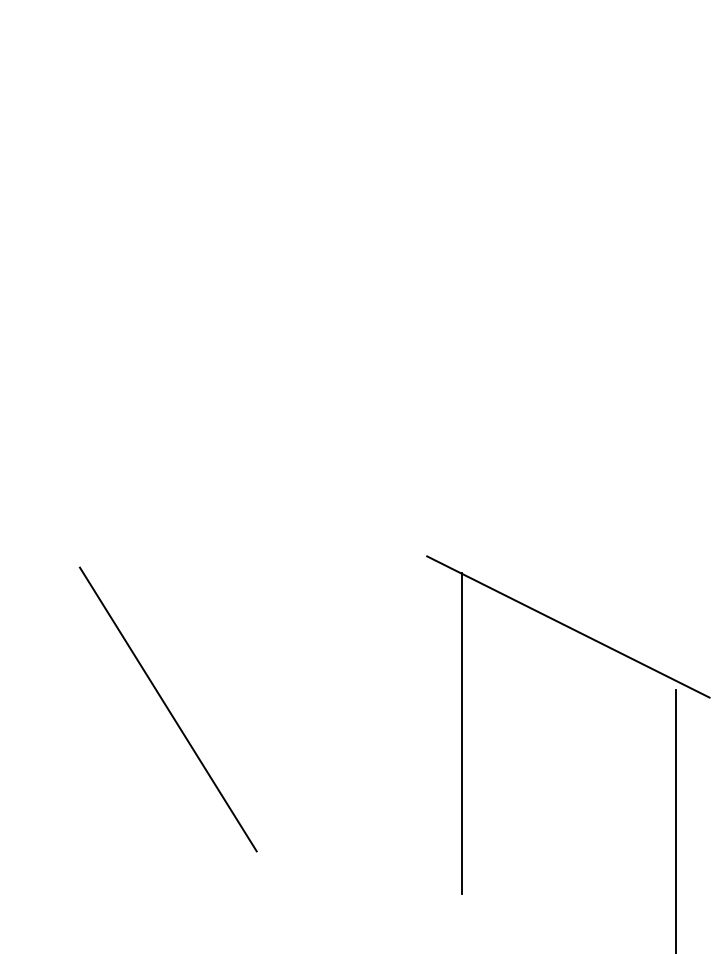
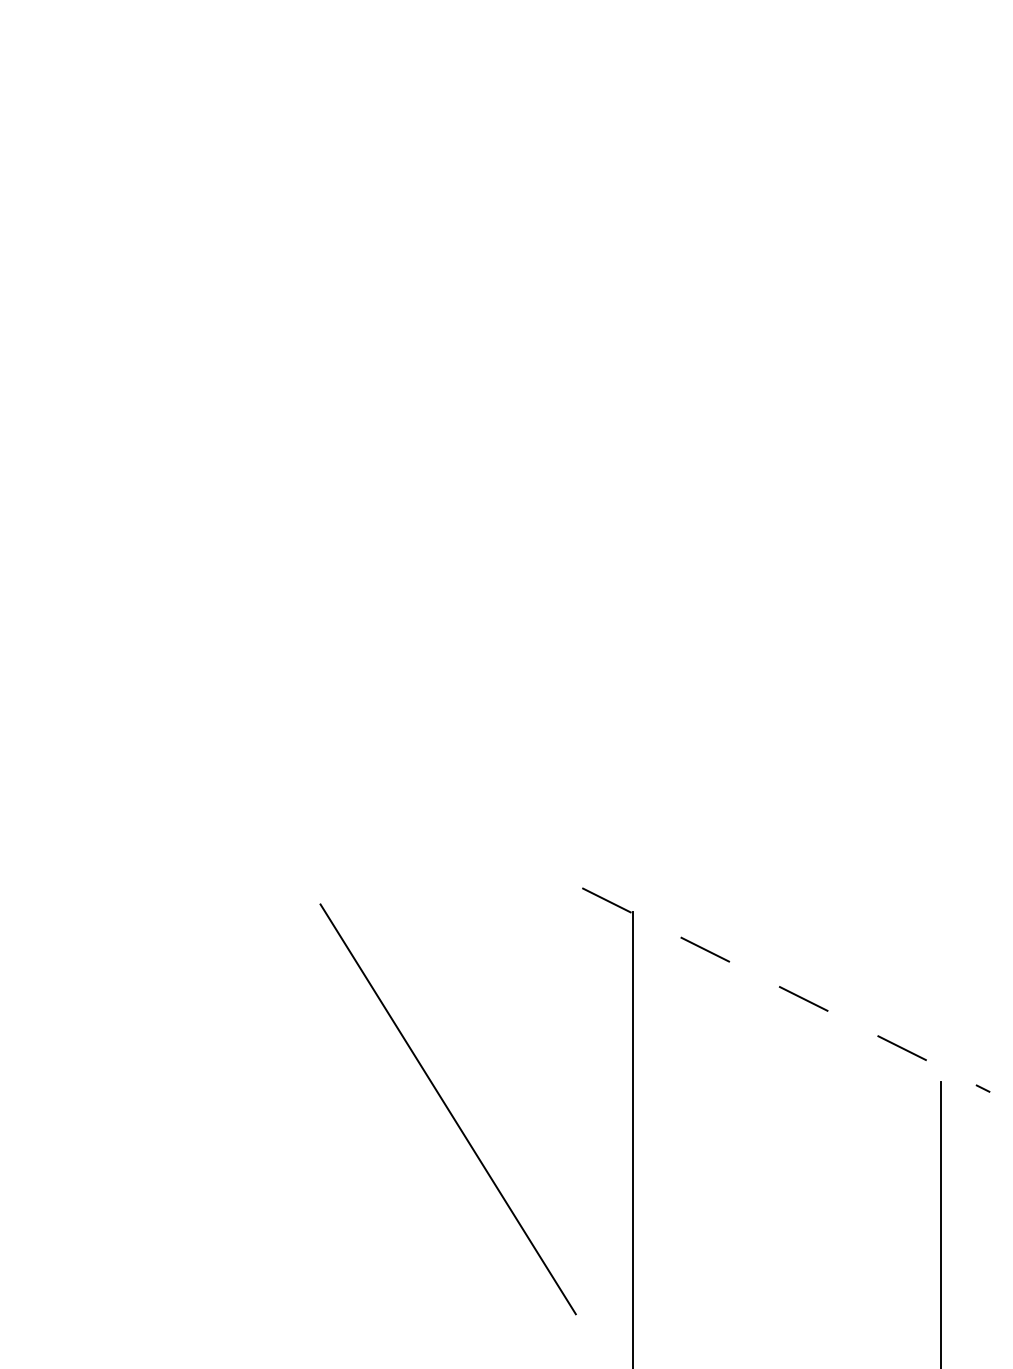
line: (568, 627) -> (786, 990), solid -> dashed
line: (167, 709) -> (446, 1109), moved

